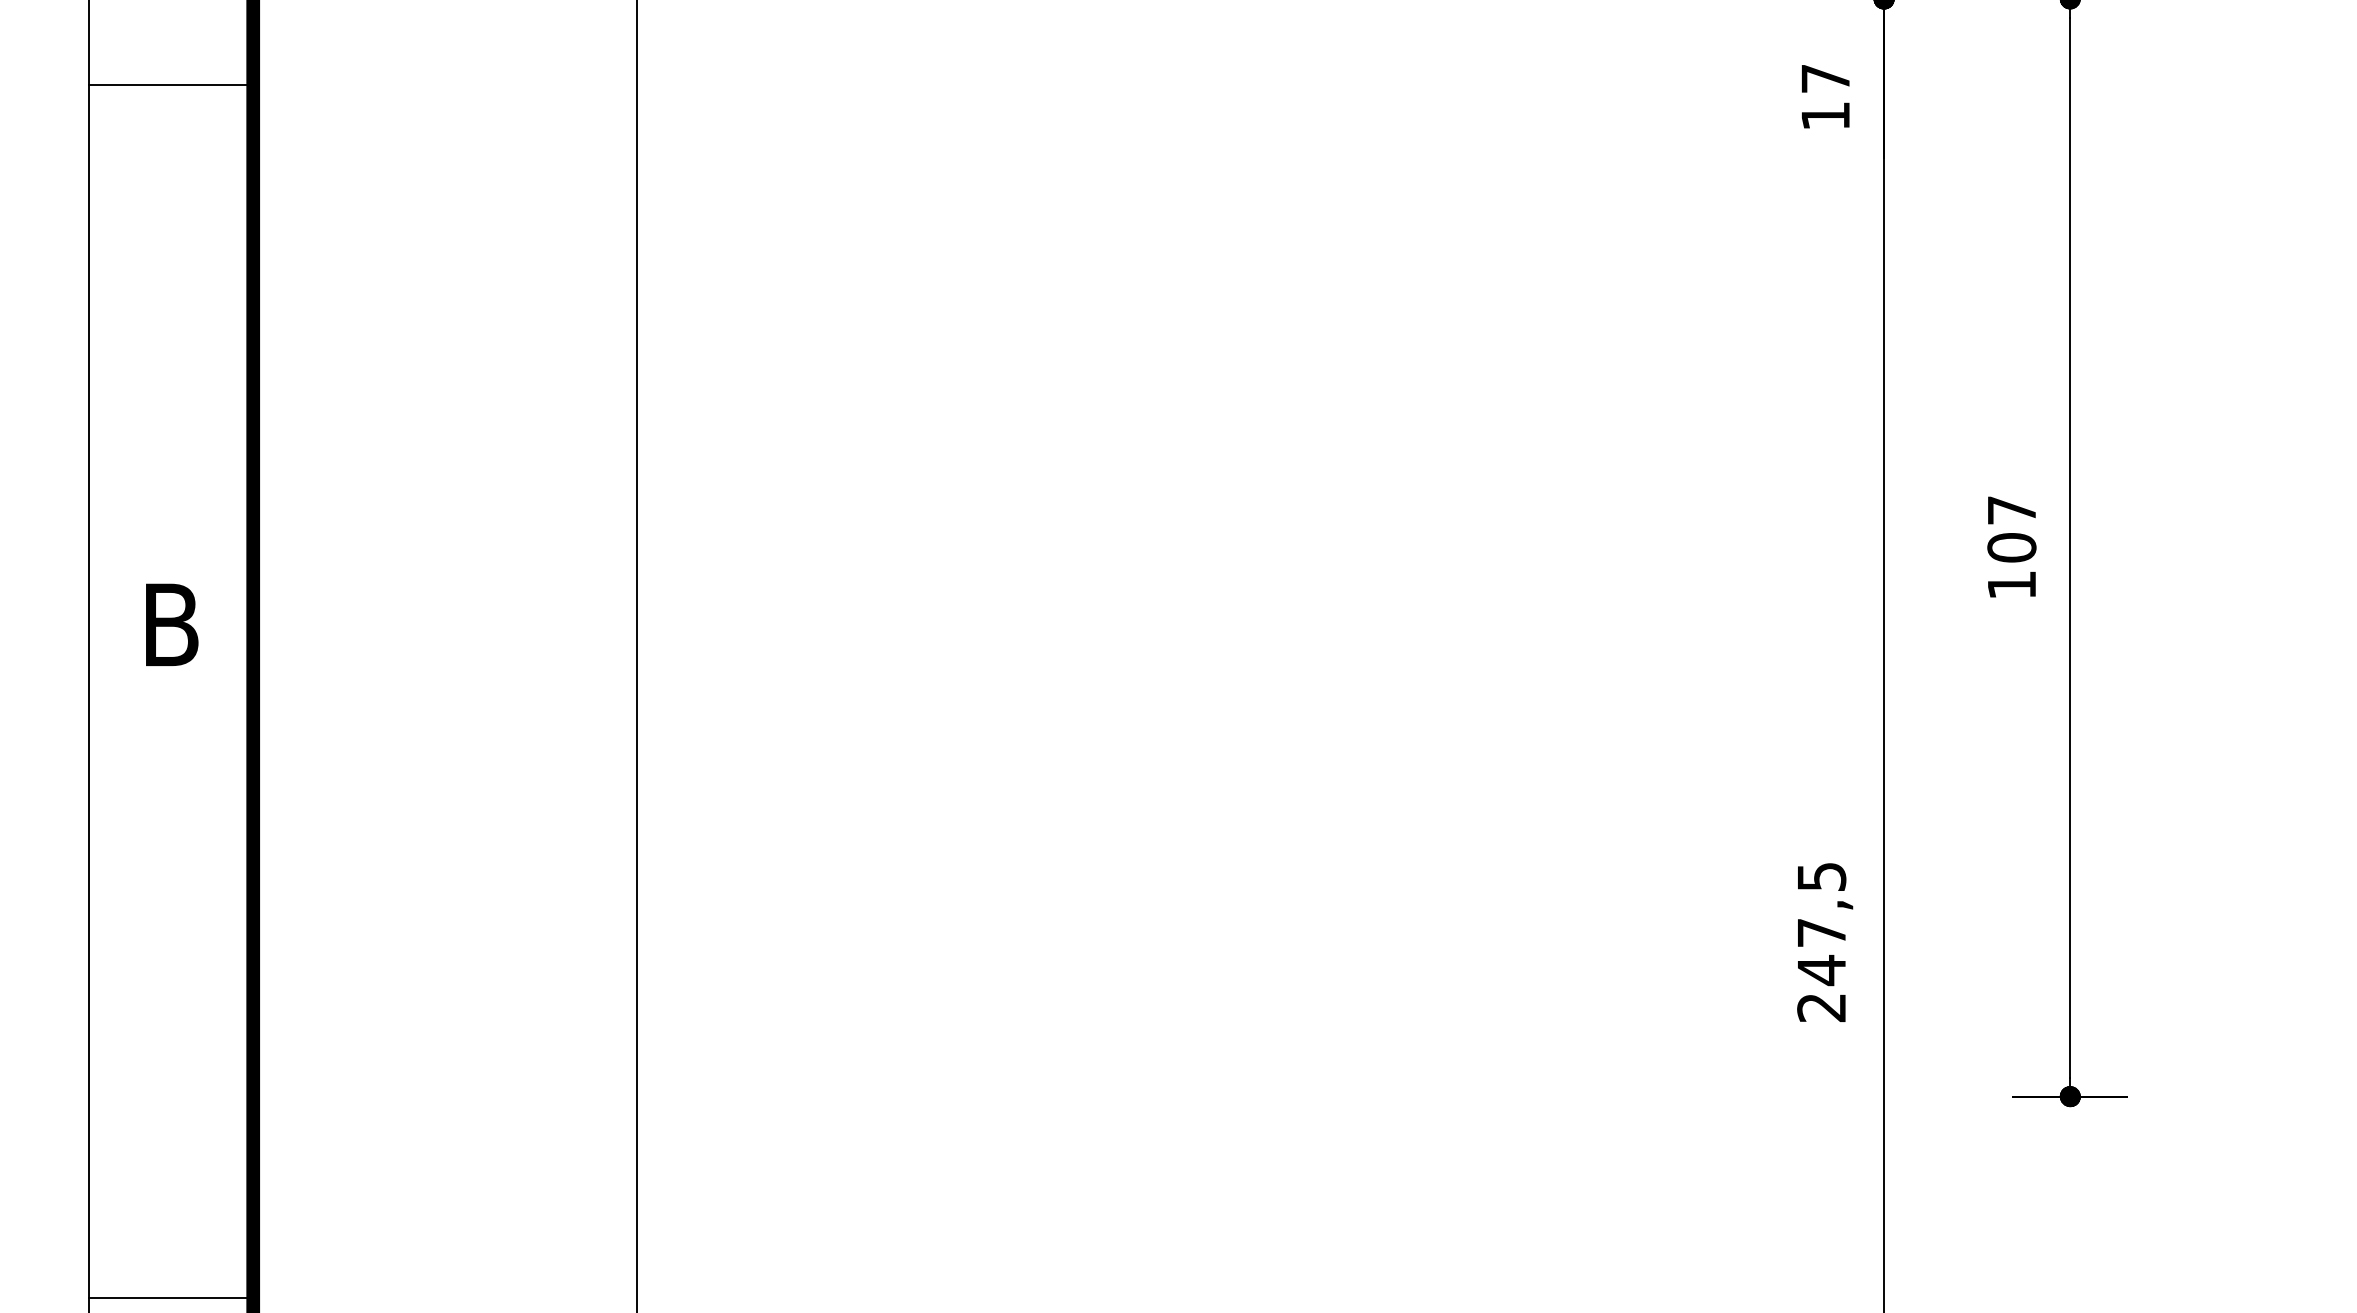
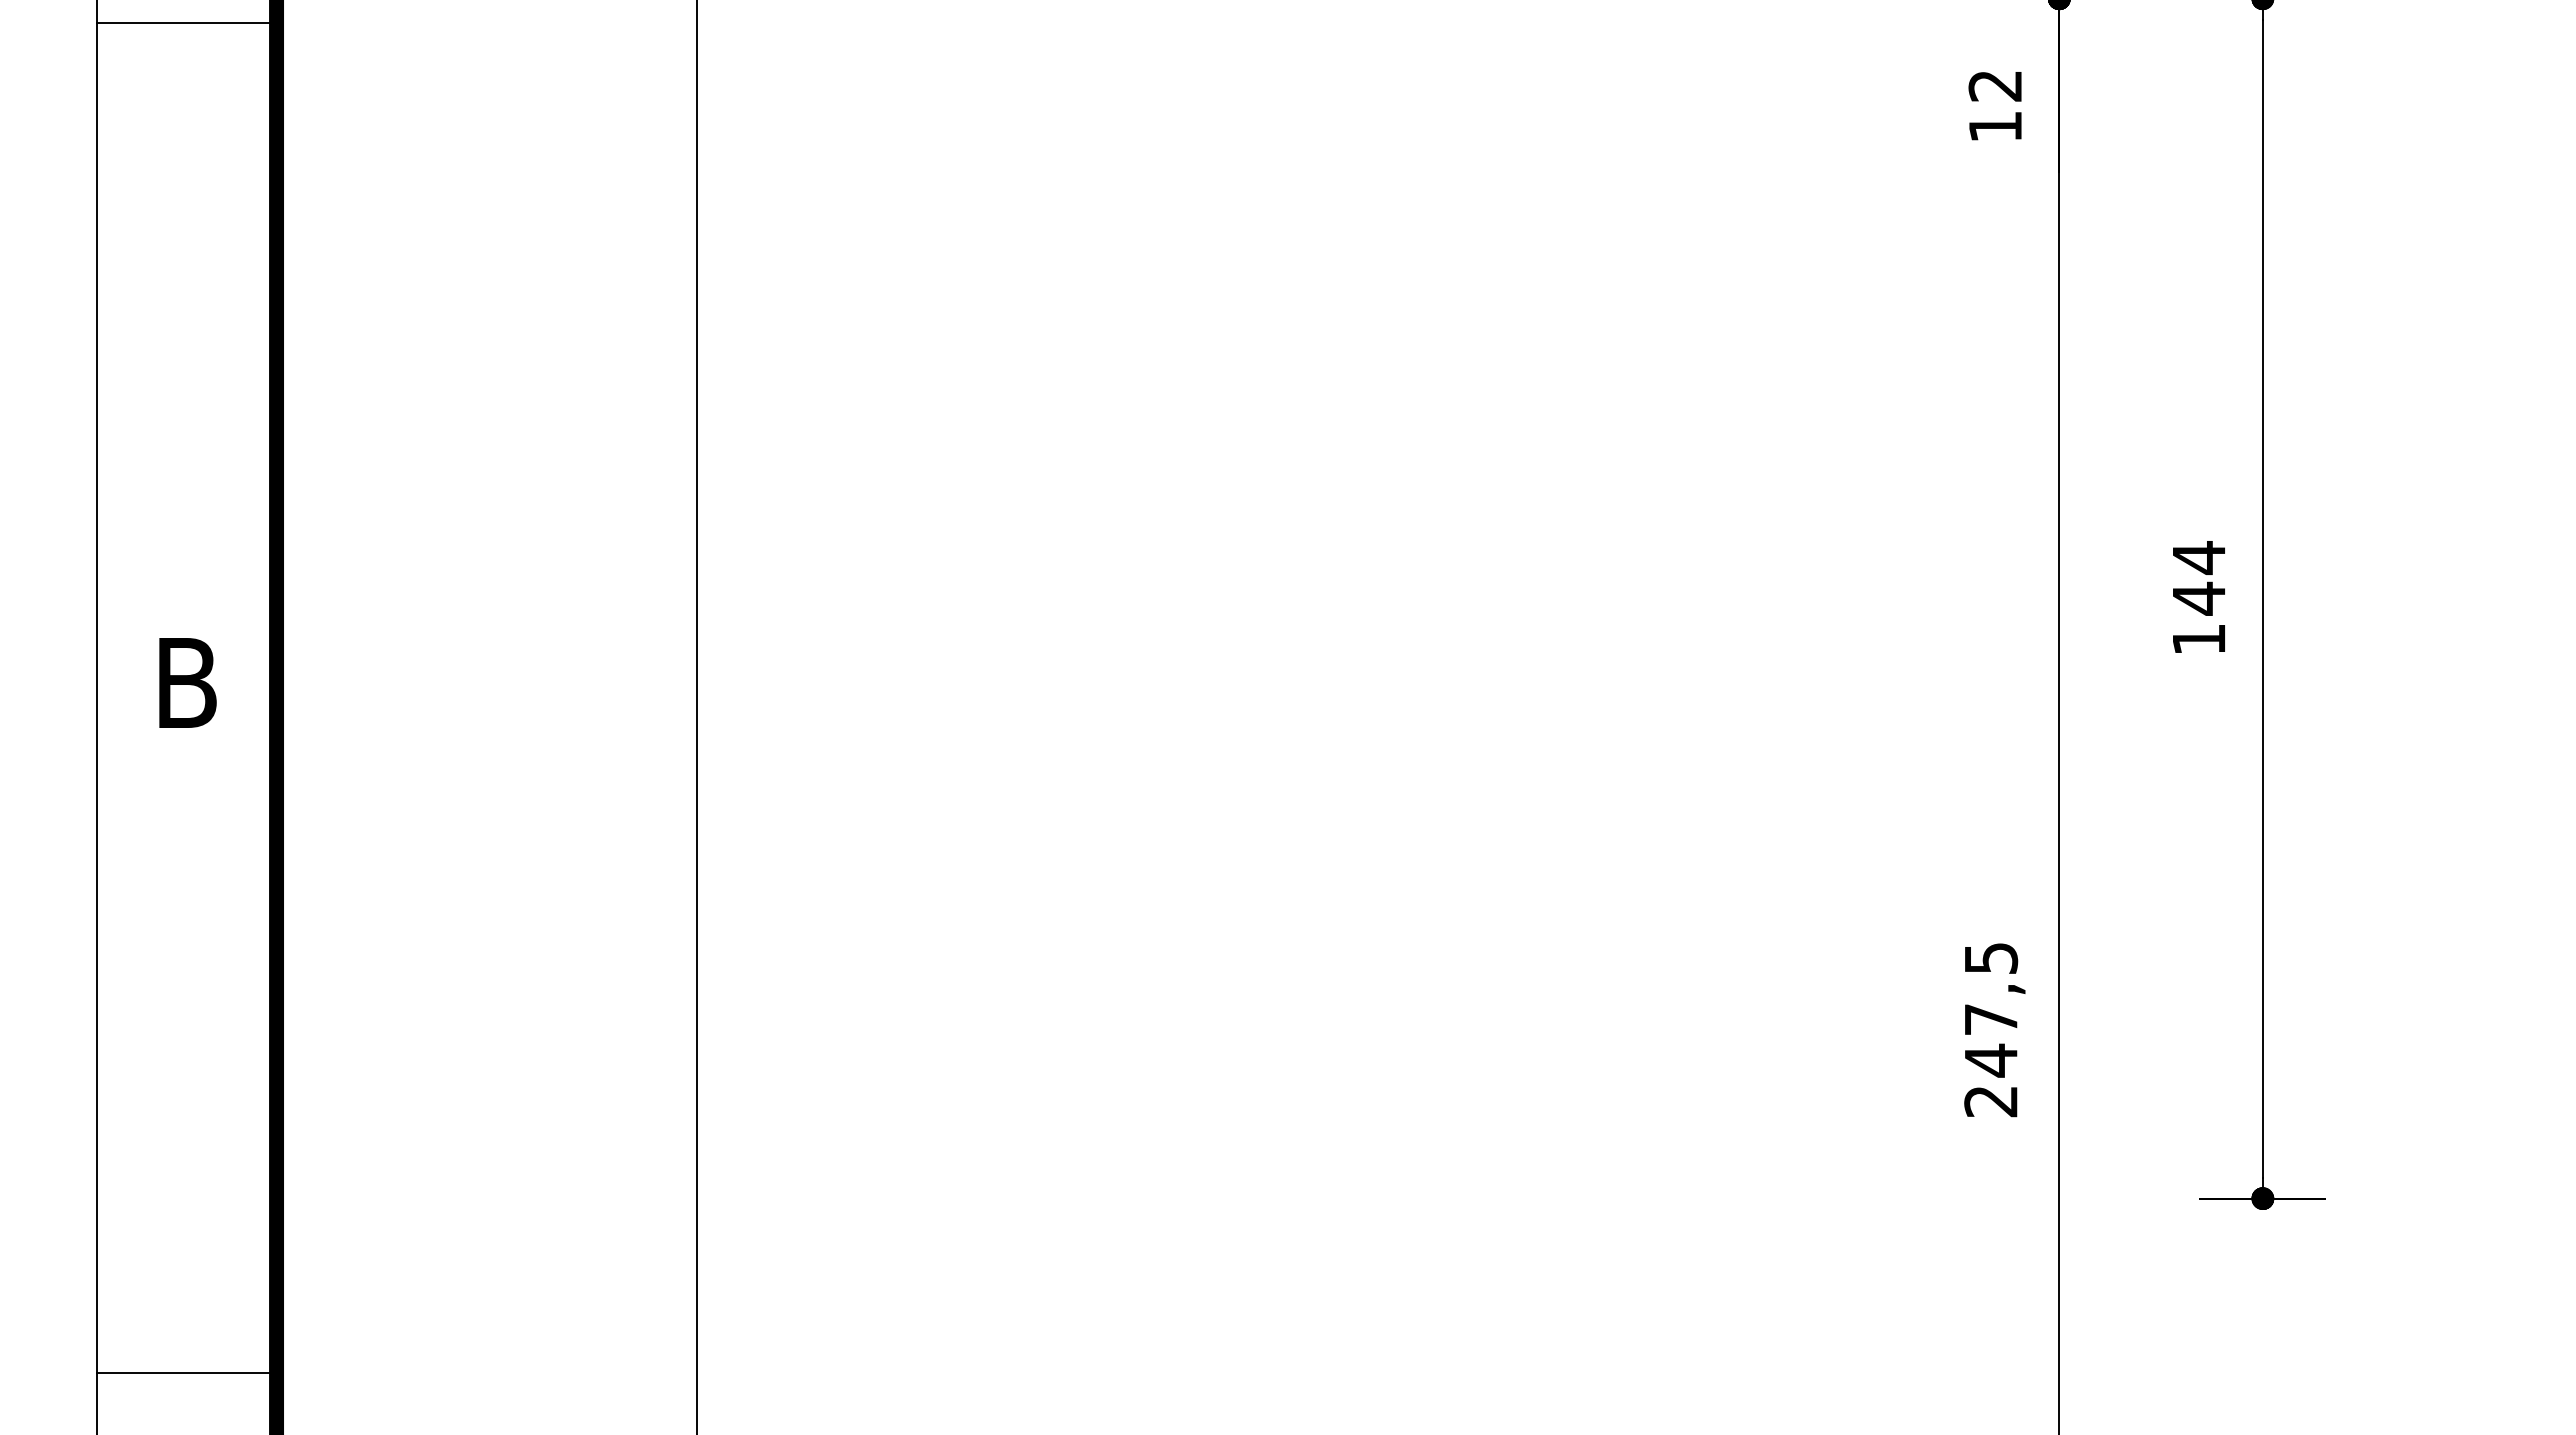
text: (1824, 79) -> (1994, 86), 17 -> 12
line: (170, 85) -> (186, 23), moved
text: (2011, 529) -> (2198, 578), 107 -> 144
line: (170, 1297) -> (186, 1372), moved

